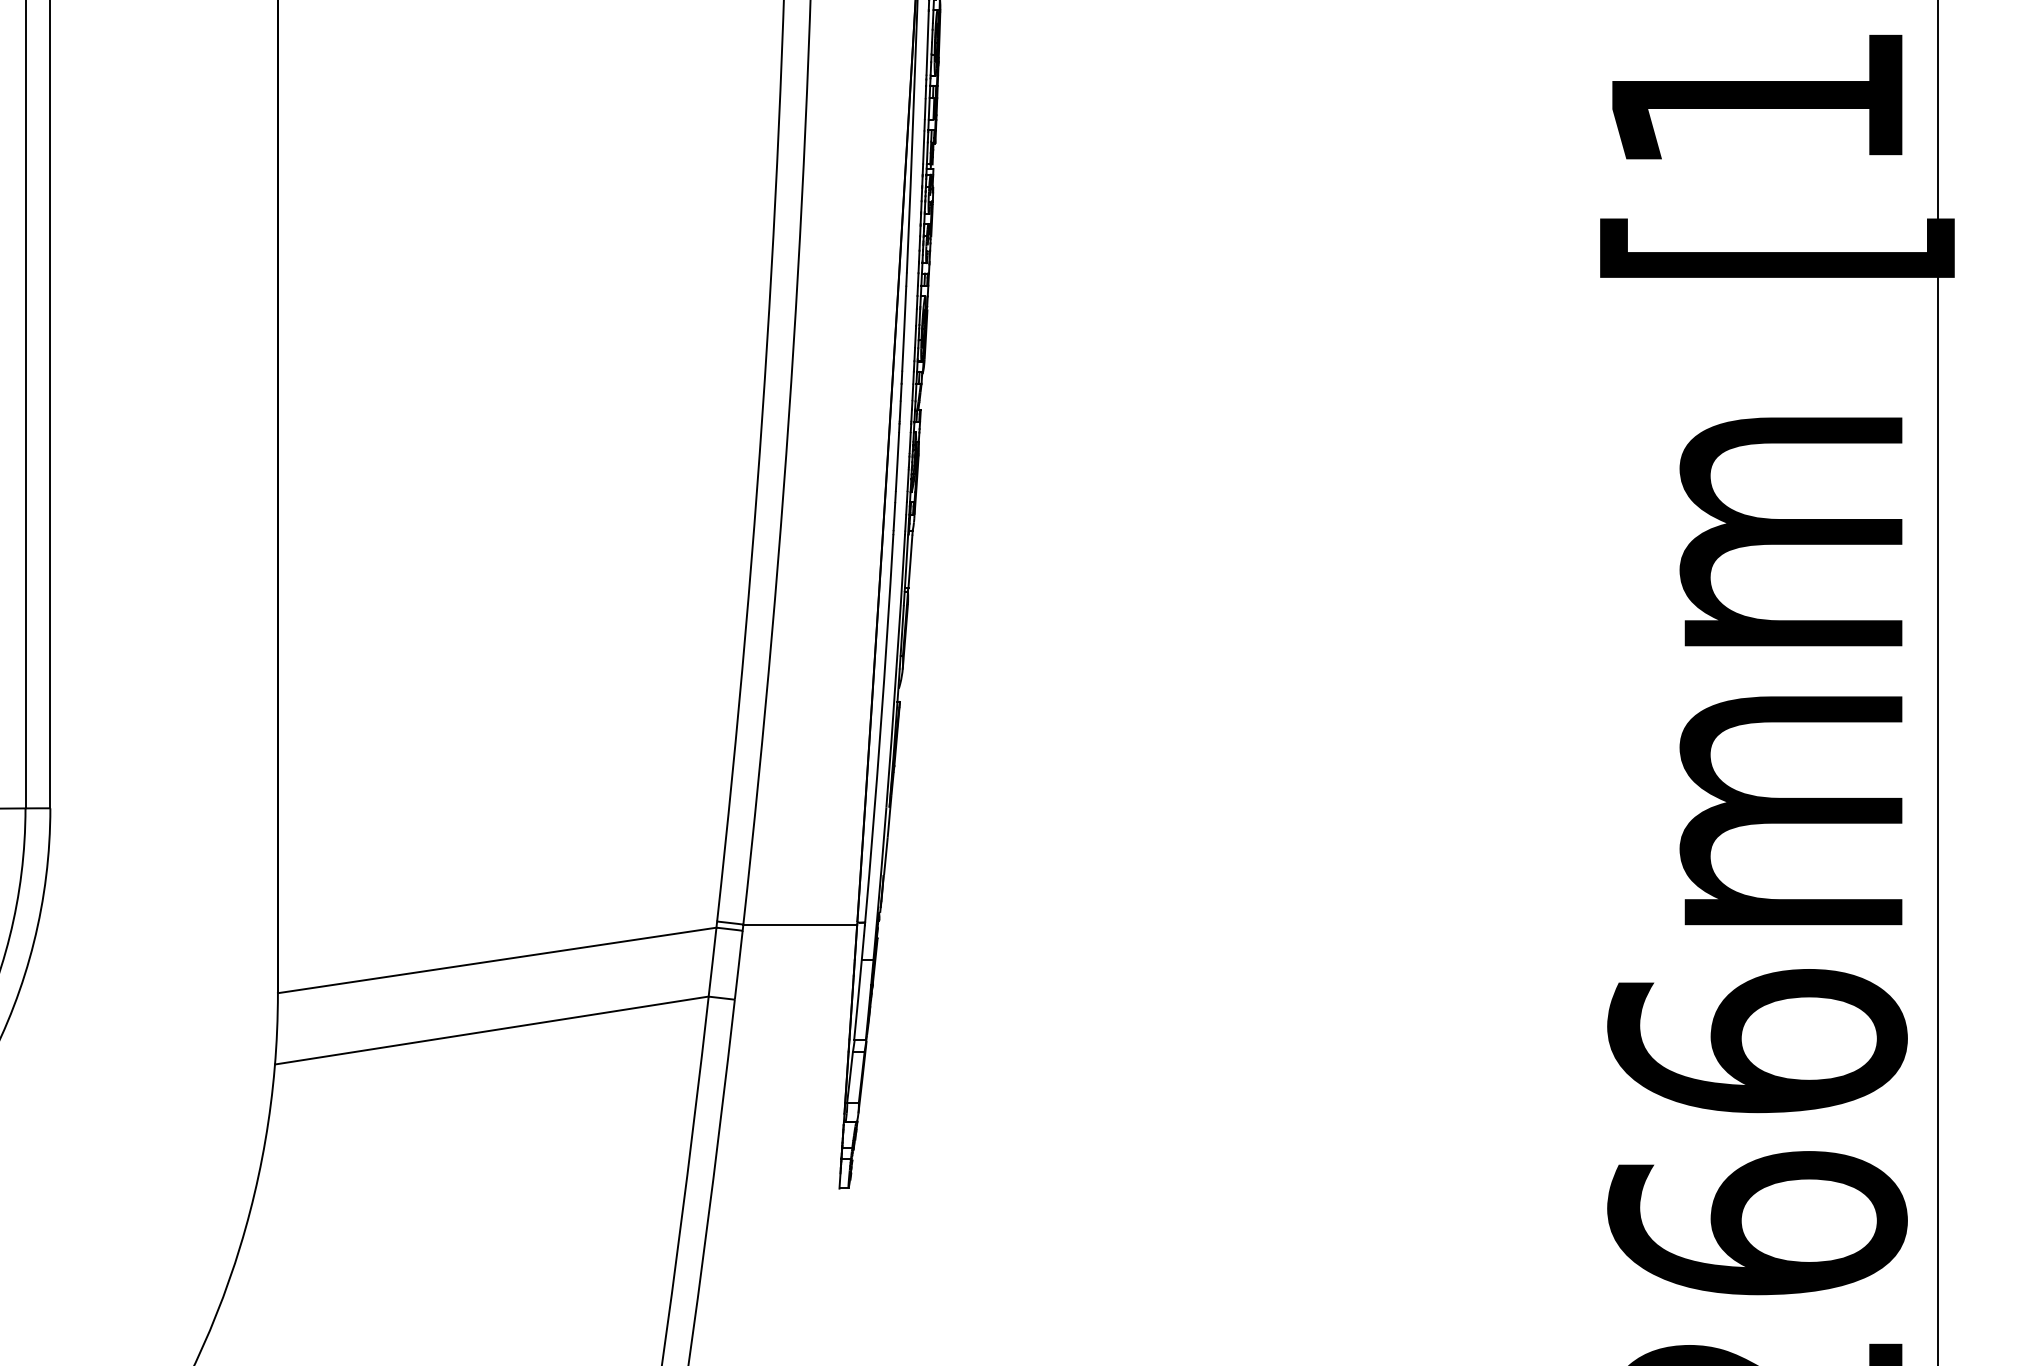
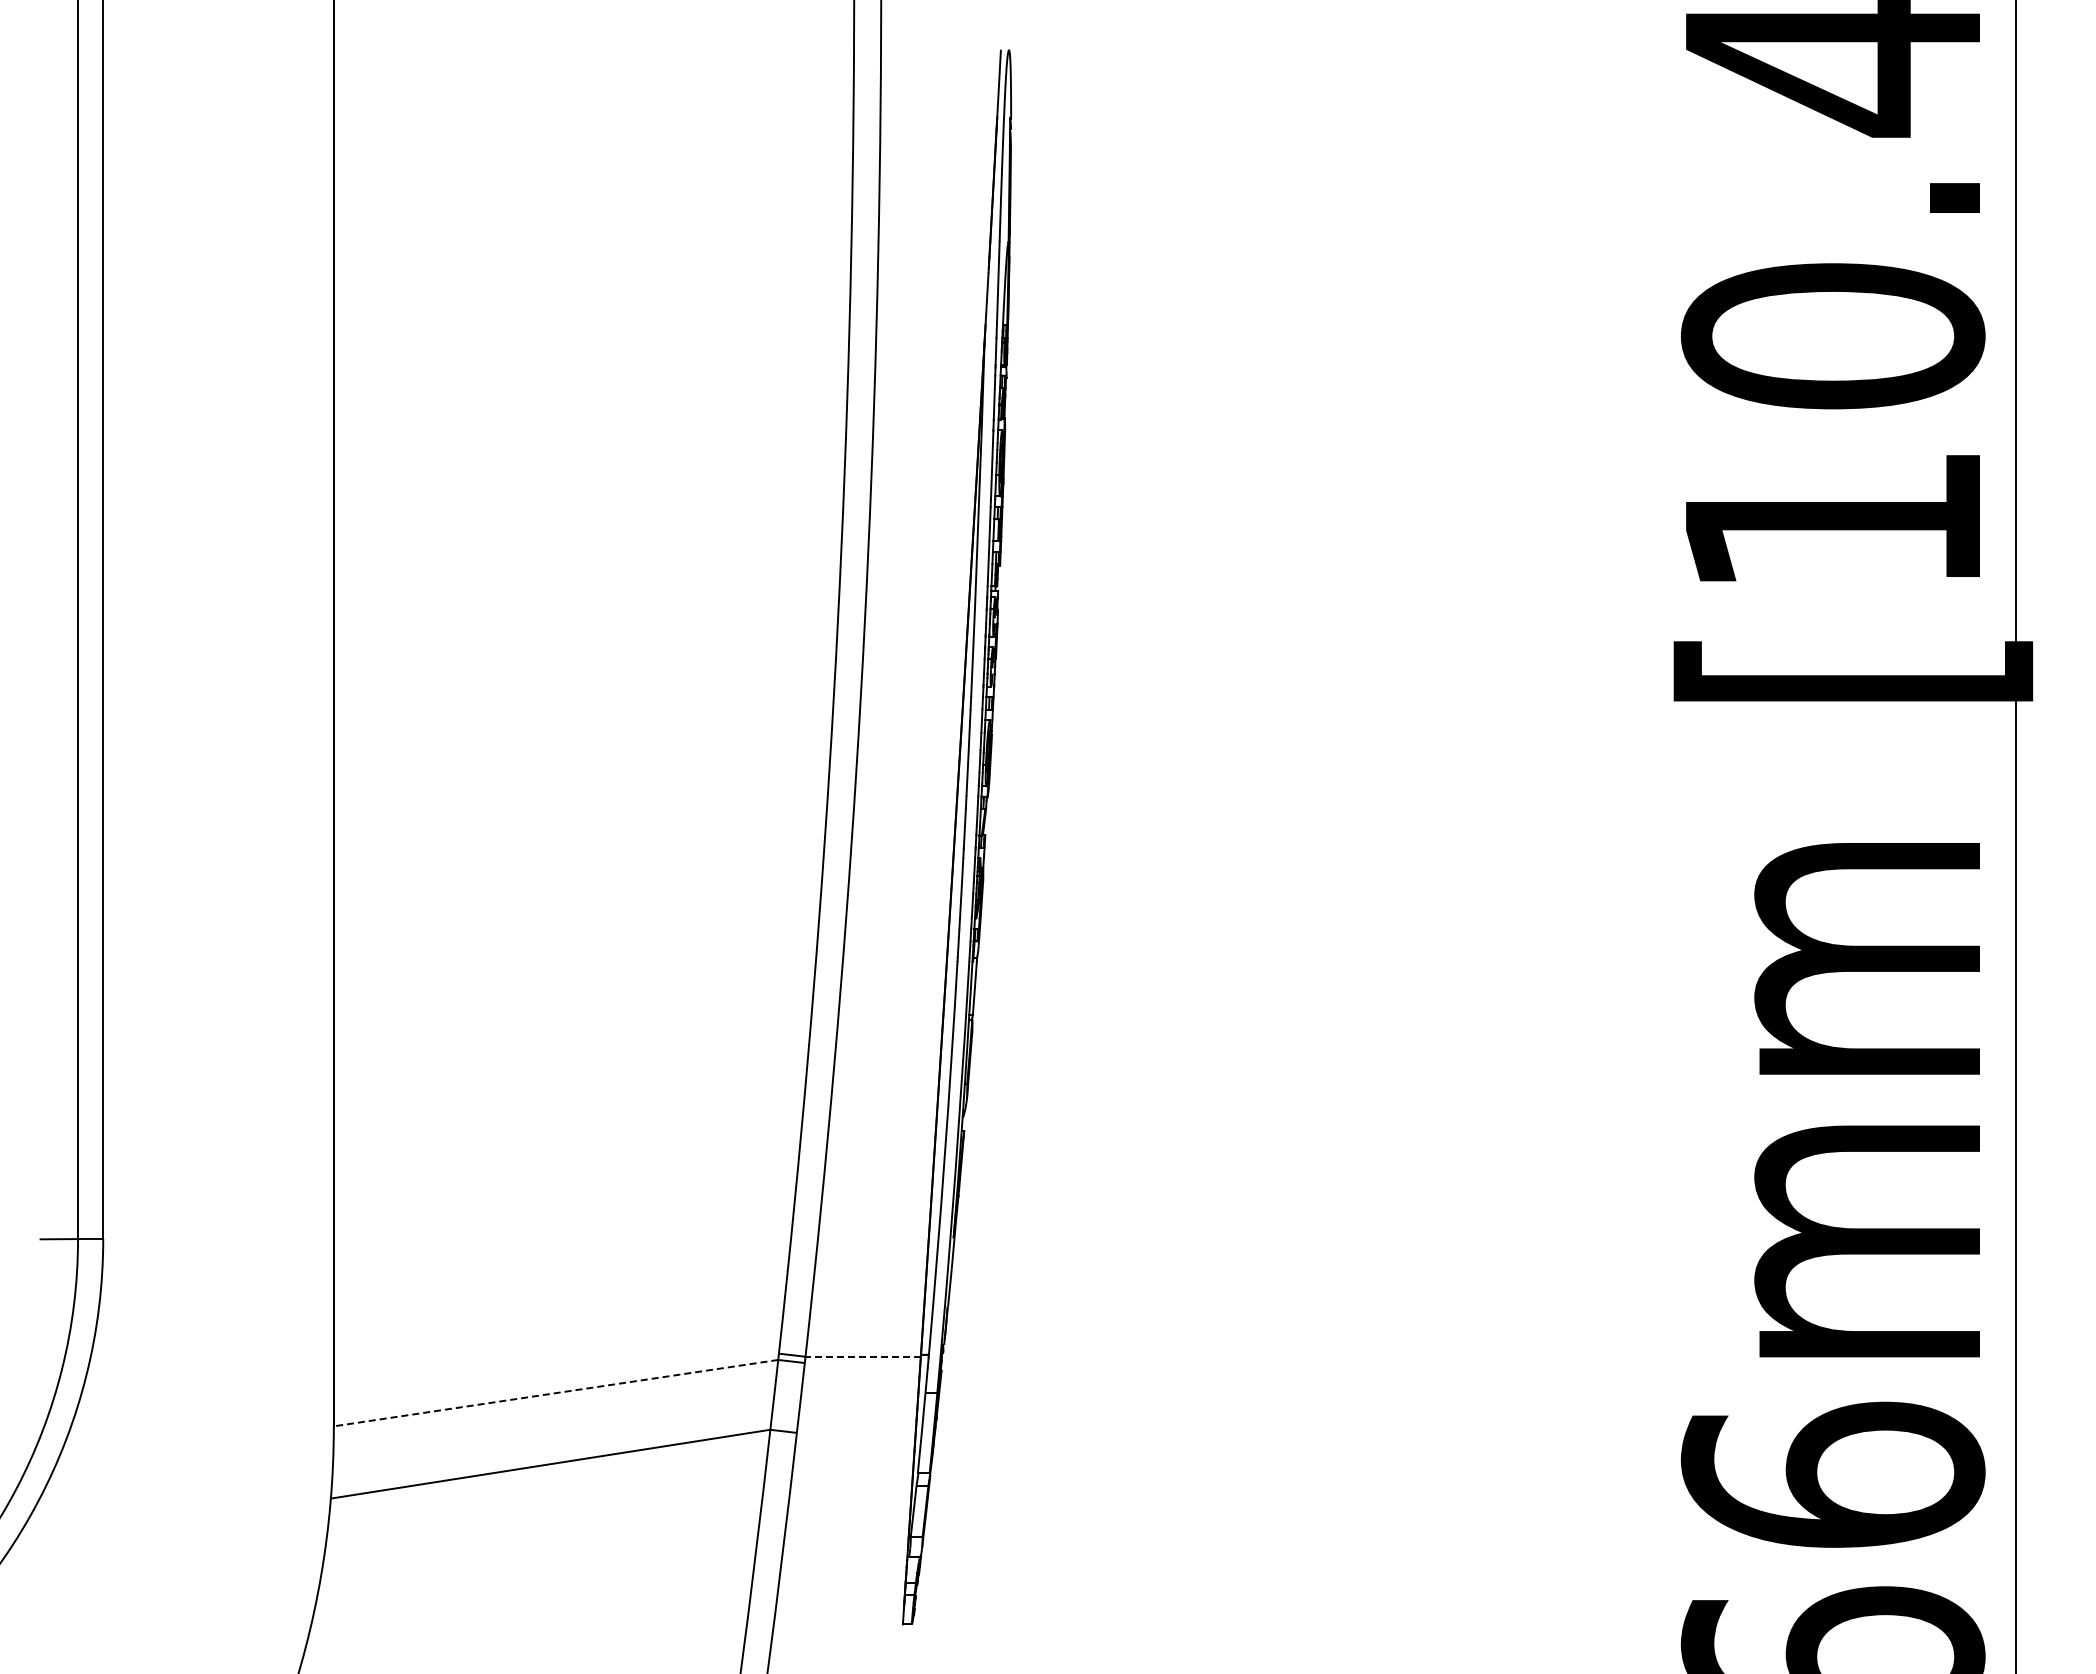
line: (800, 924) -> (863, 1356), solid -> dashed
line: (497, 960) -> (556, 1393), solid -> dashed

